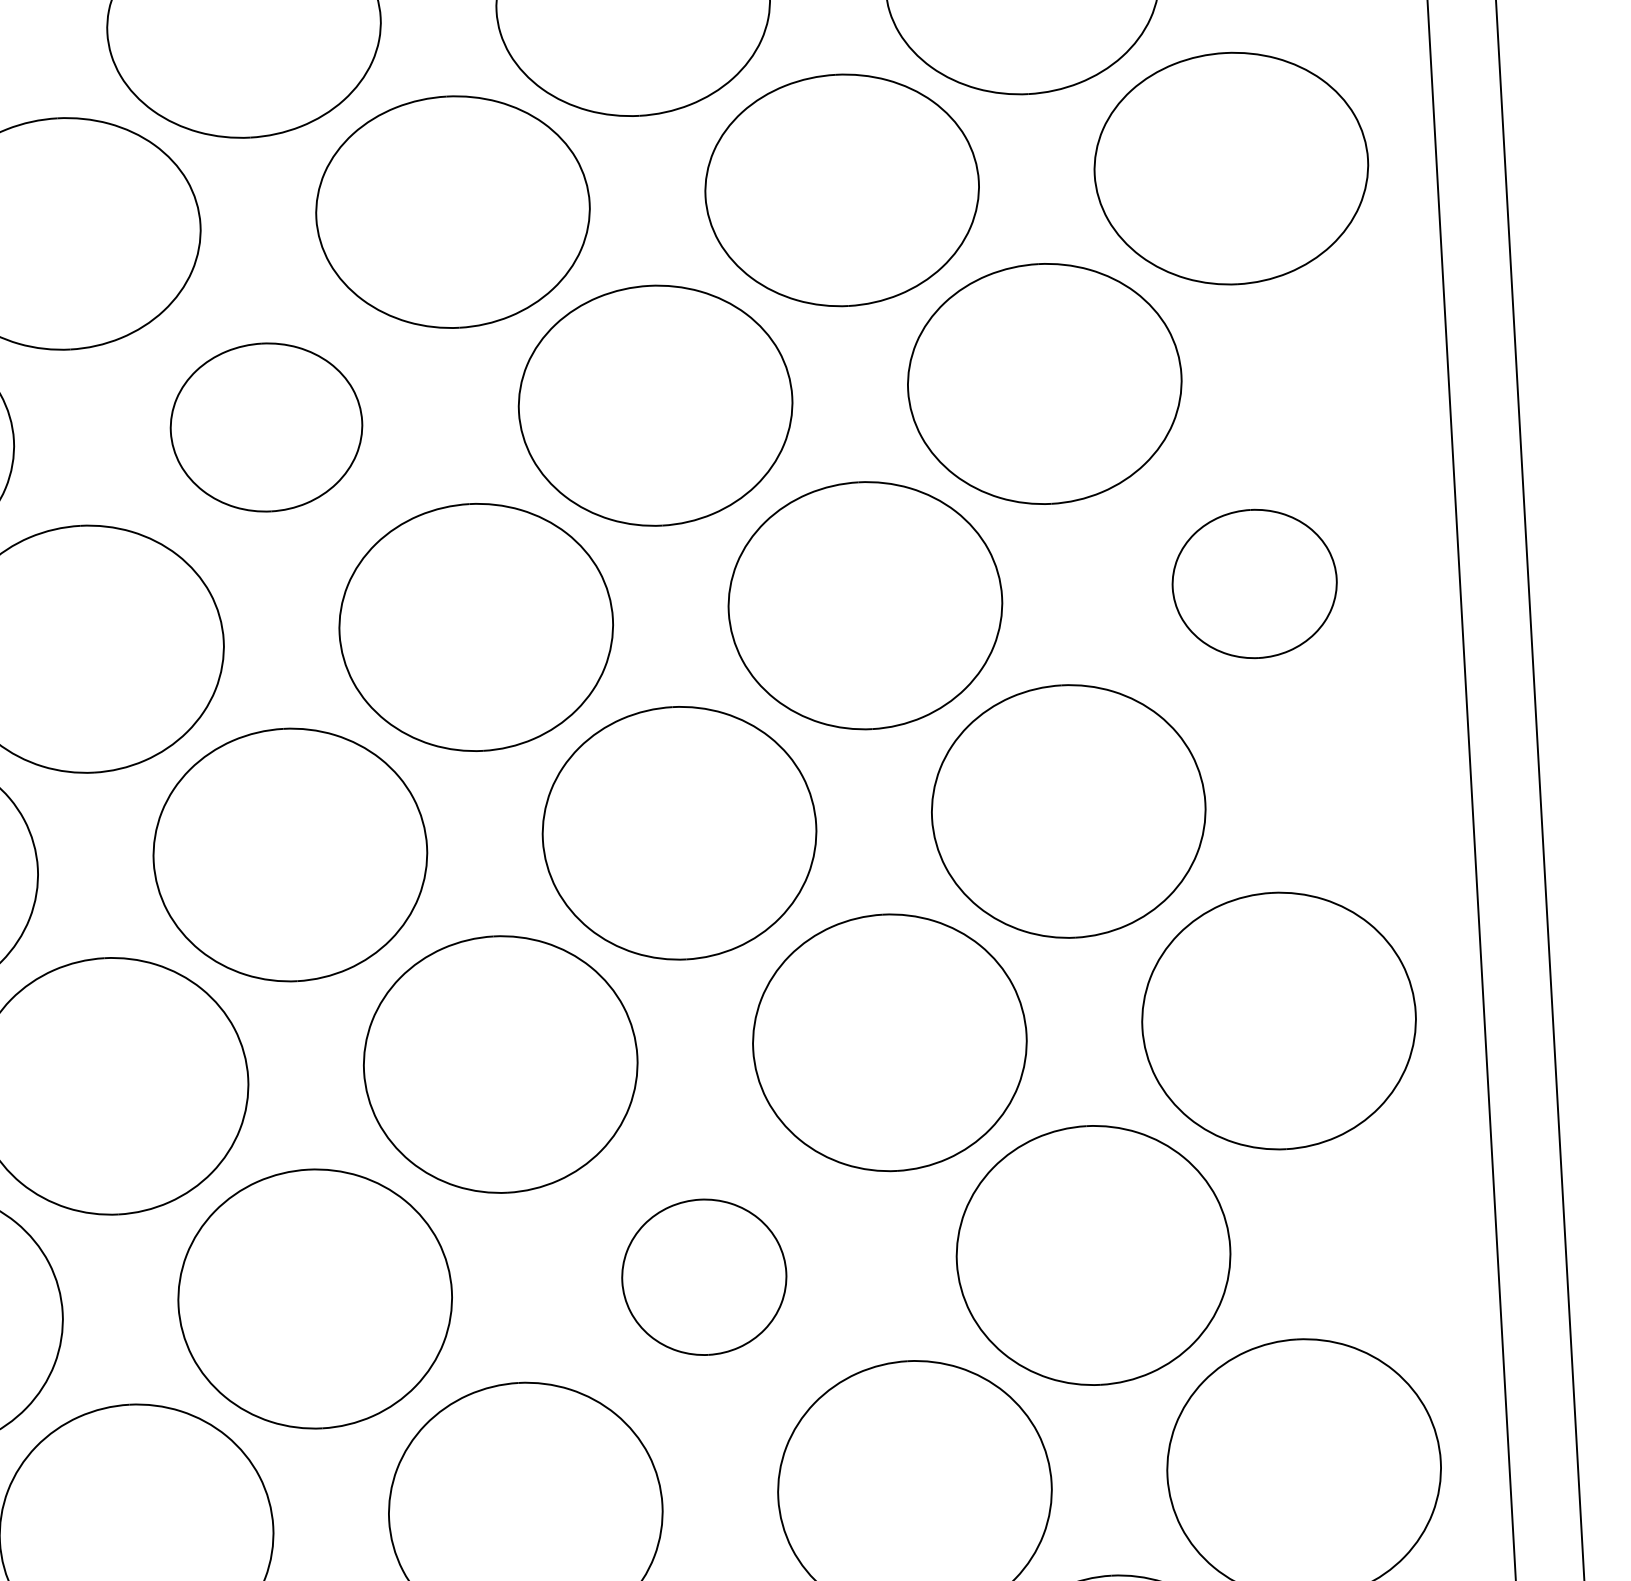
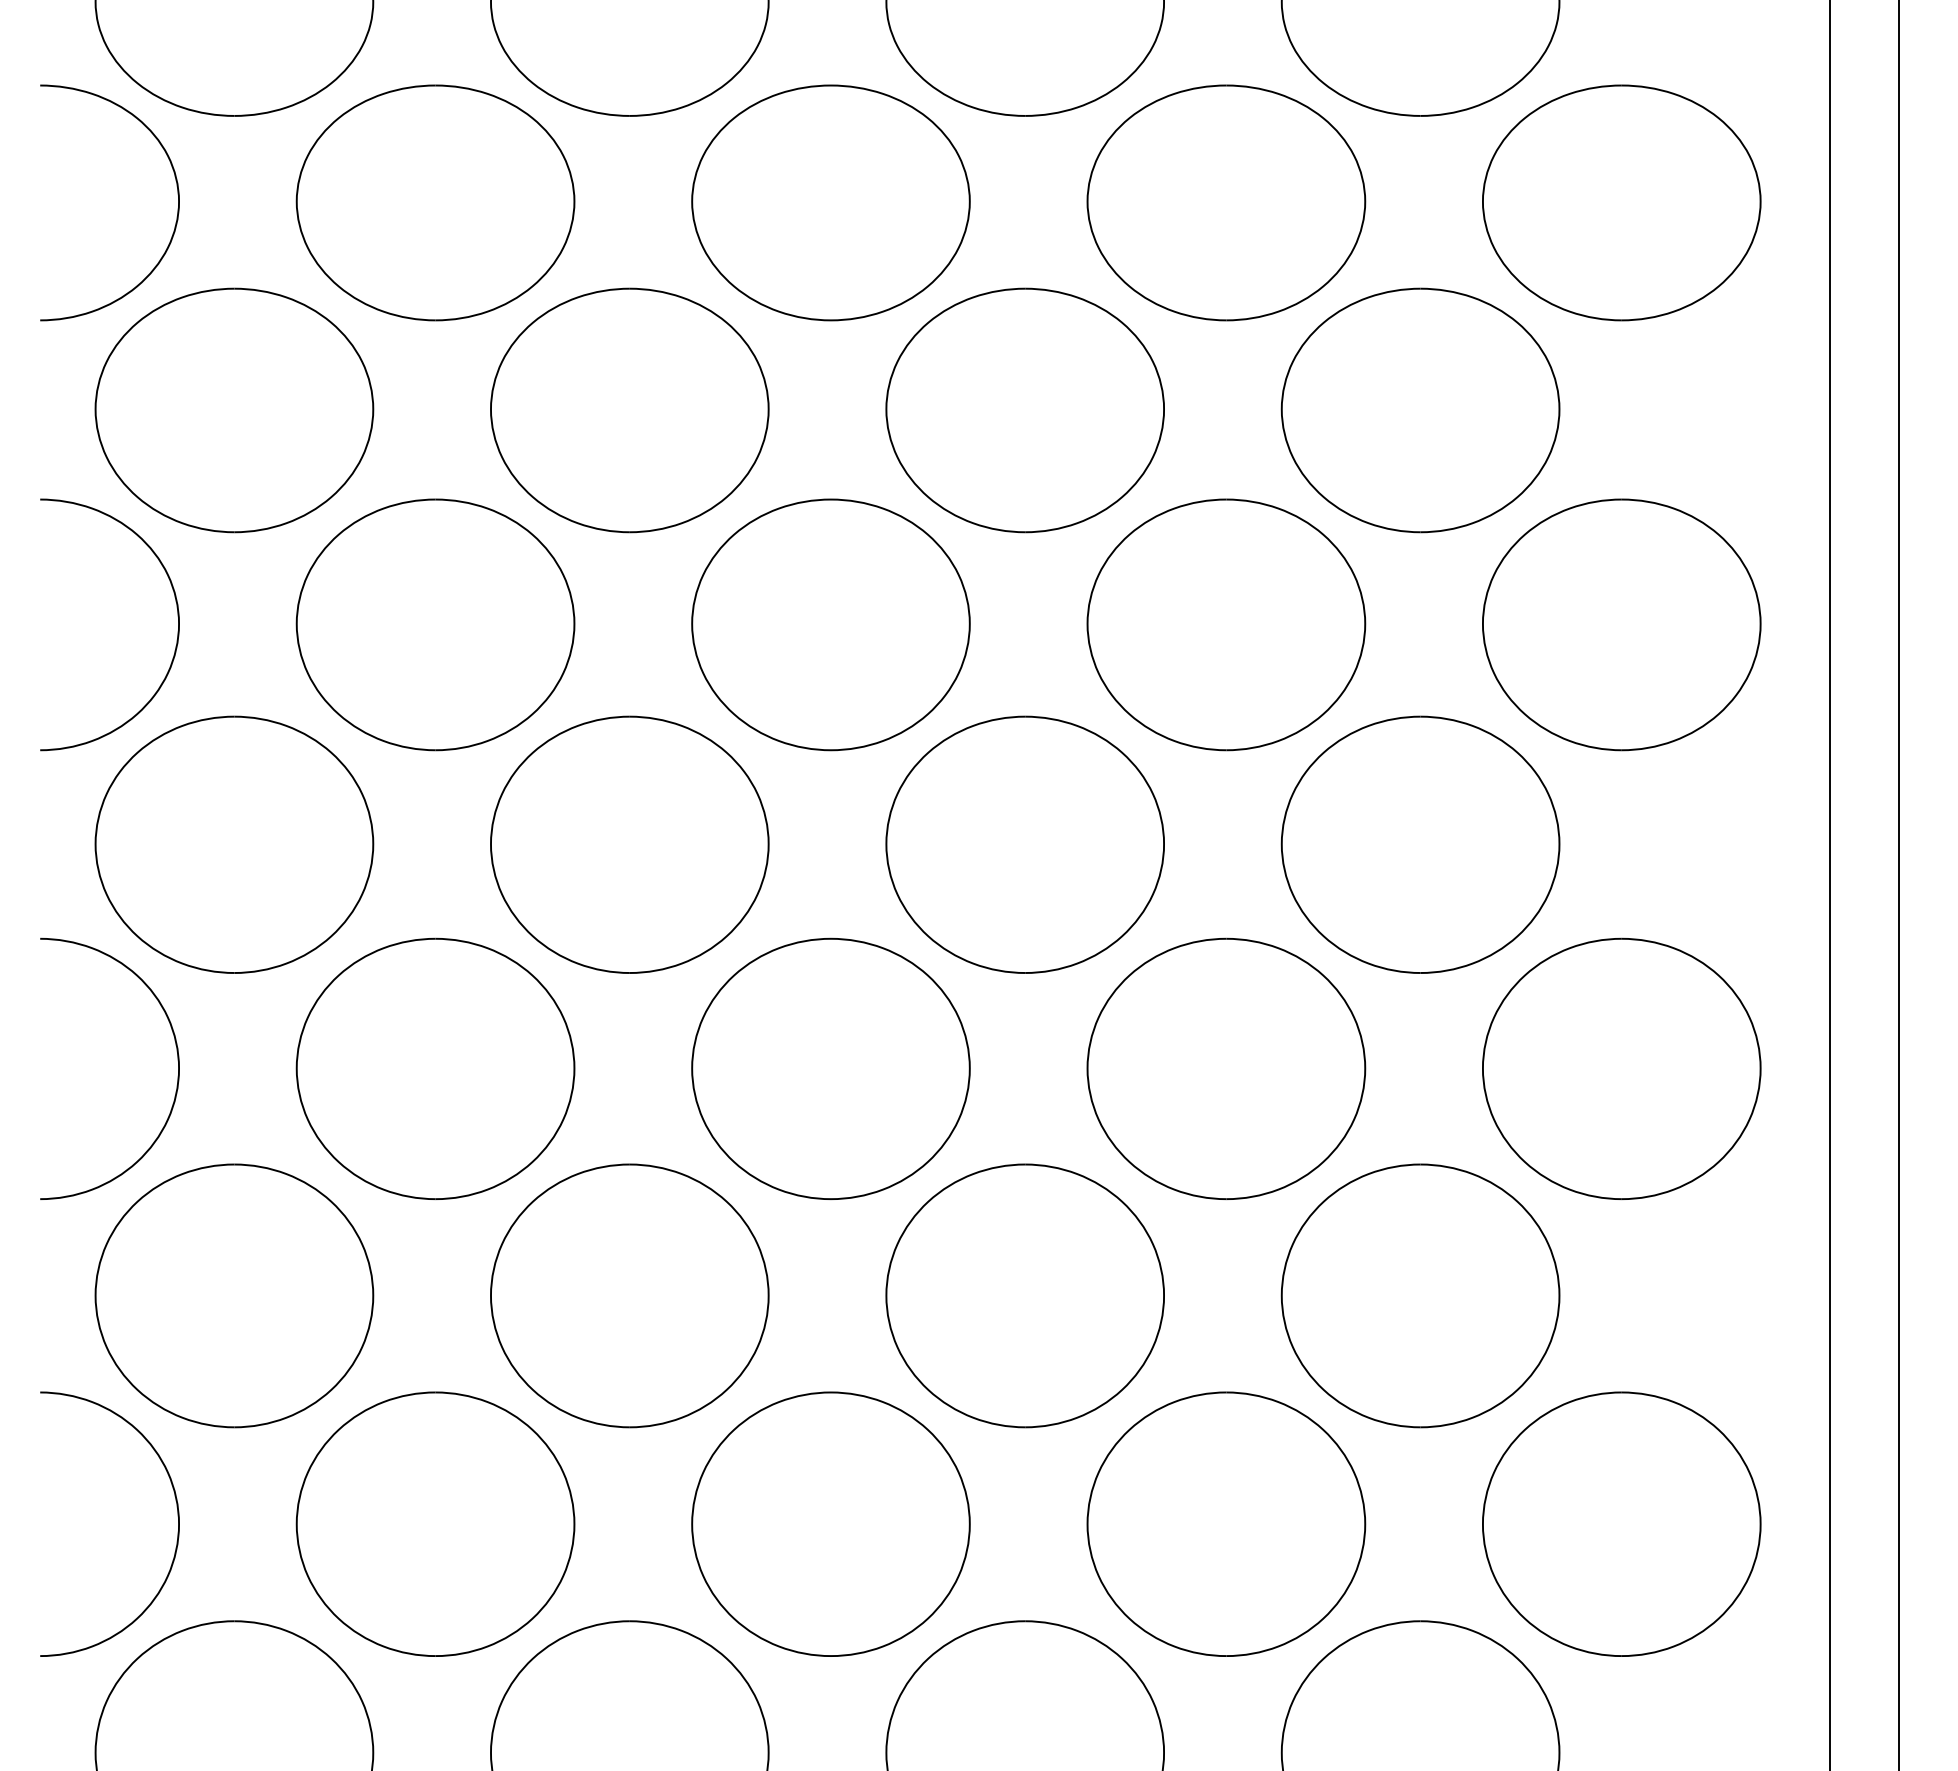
part: (266, 427) -> (629, 410), size x1.43
part: (1254, 583) -> (1621, 624), size x1.67
part: (703, 1276) -> (1024, 1295), size x1.67

